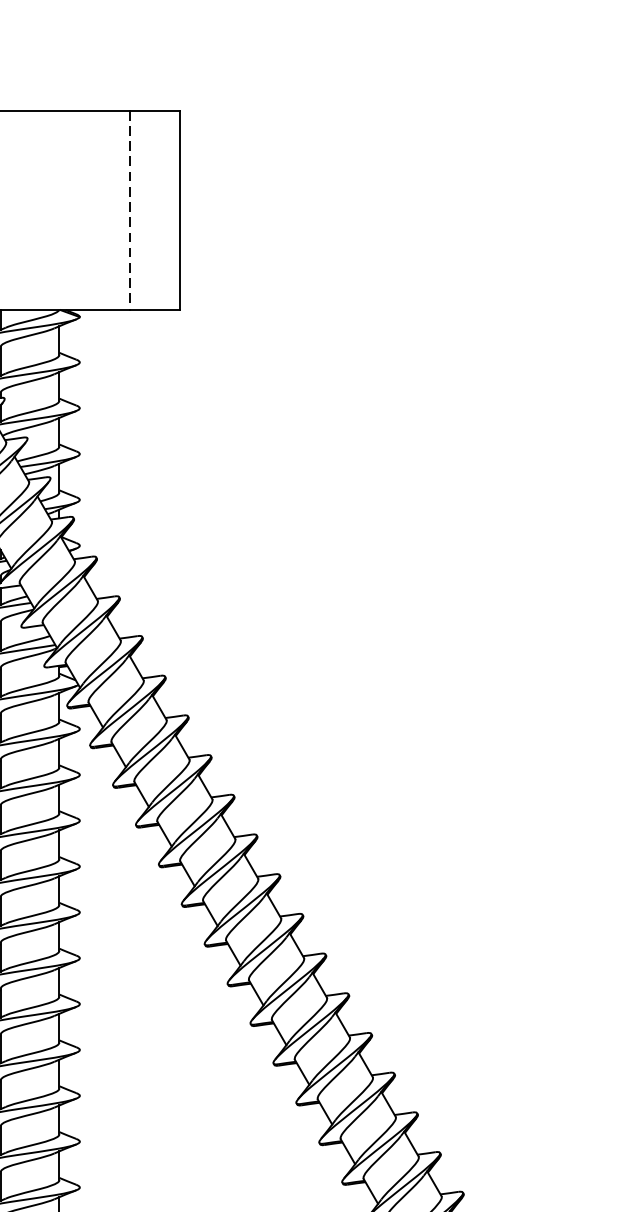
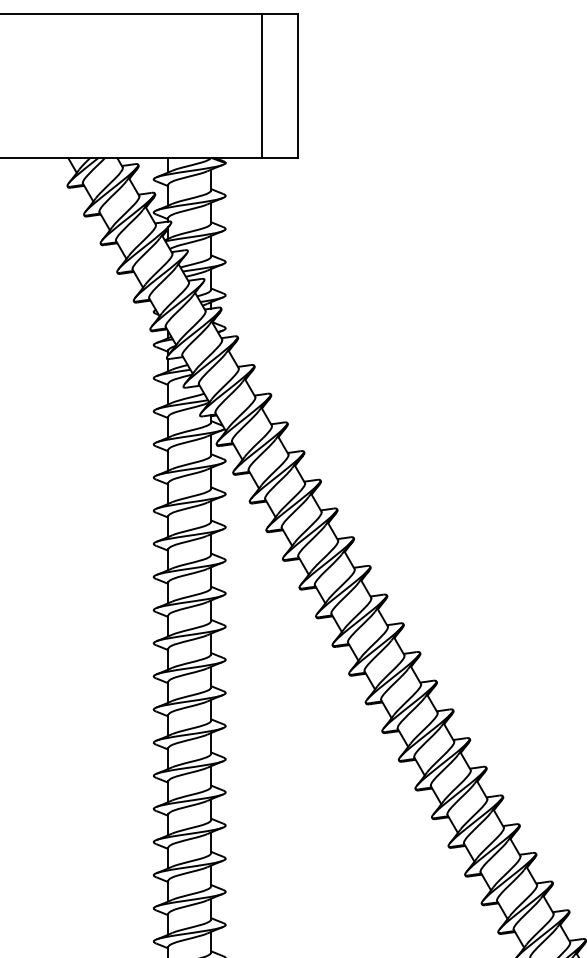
line: (129, 211) -> (261, 86), dashed -> solid

